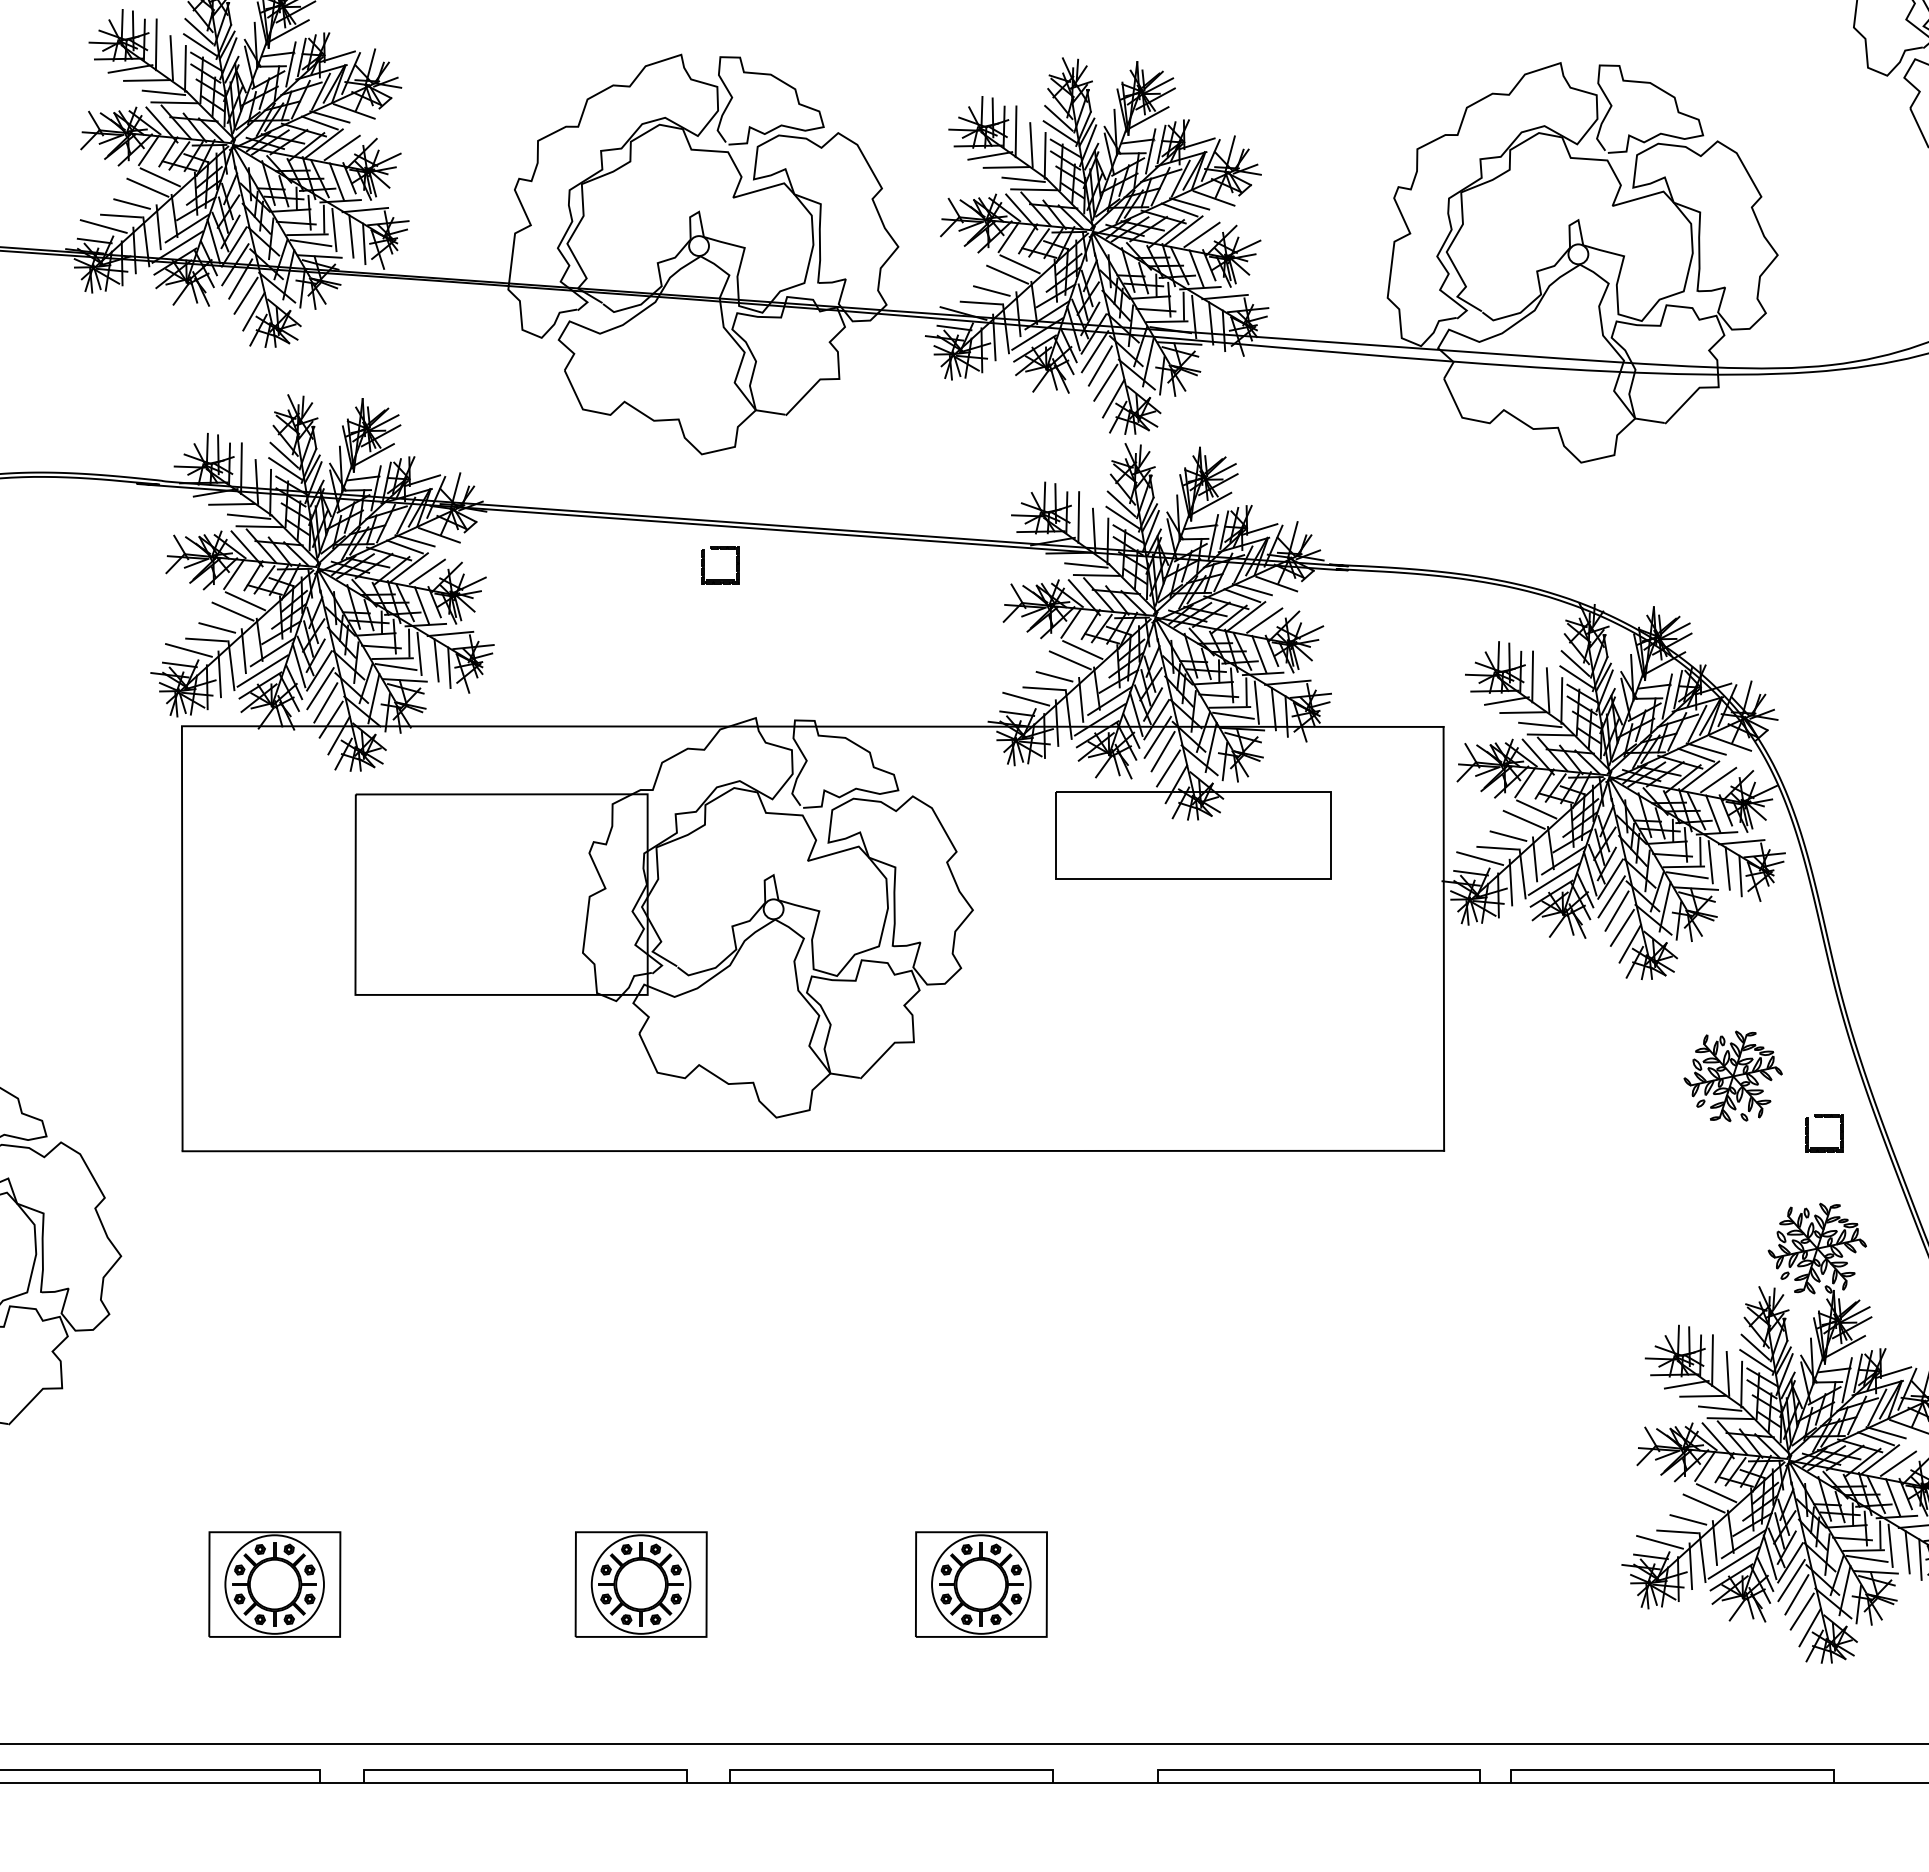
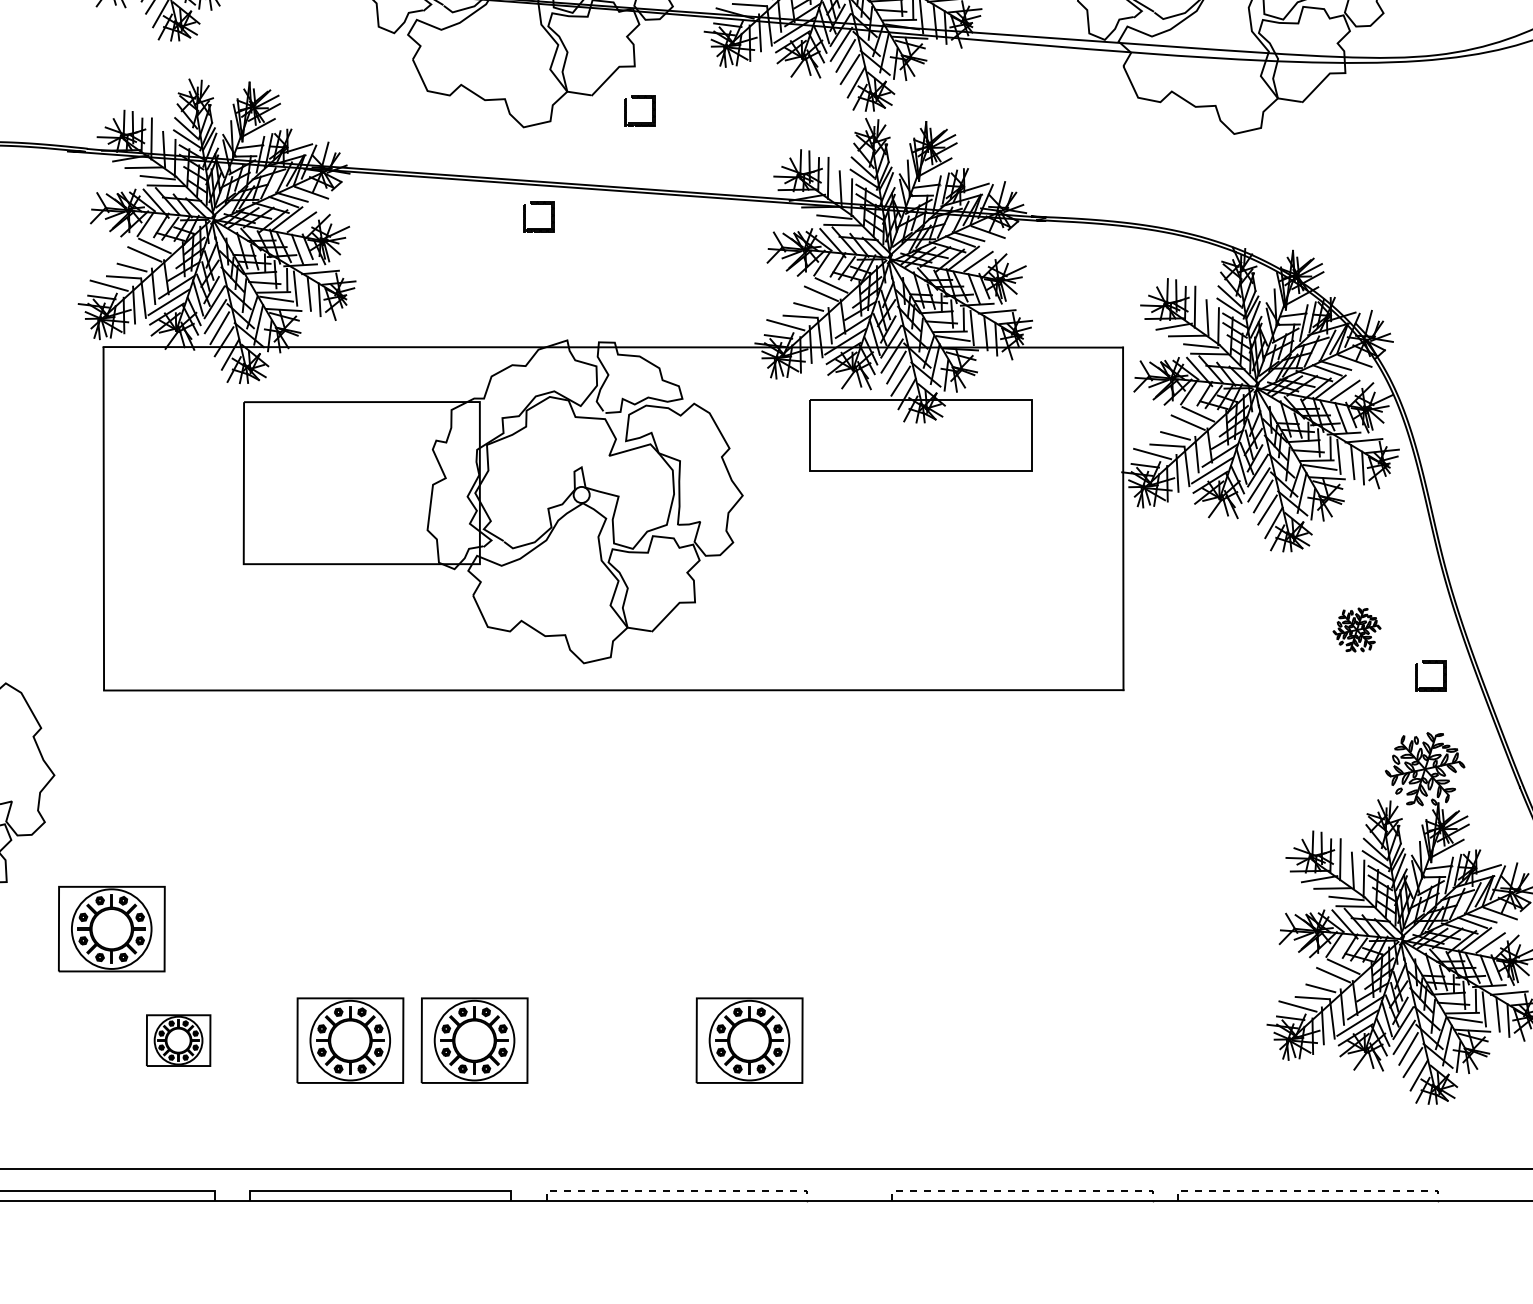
part: (845, 448) -> (639, 122), added
part: (1732, 1076) -> (1356, 630), size x0.6
part: (191, 1446) -> (111, 929), added
part: (274, 1584) -> (178, 1040), size x0.6
part: (487, 1584) -> (350, 1040), added
line: (892, 1770) -> (677, 1190), solid -> dashed
line: (1319, 1770) -> (1022, 1190), solid -> dashed
line: (1672, 1770) -> (1308, 1190), solid -> dashed

